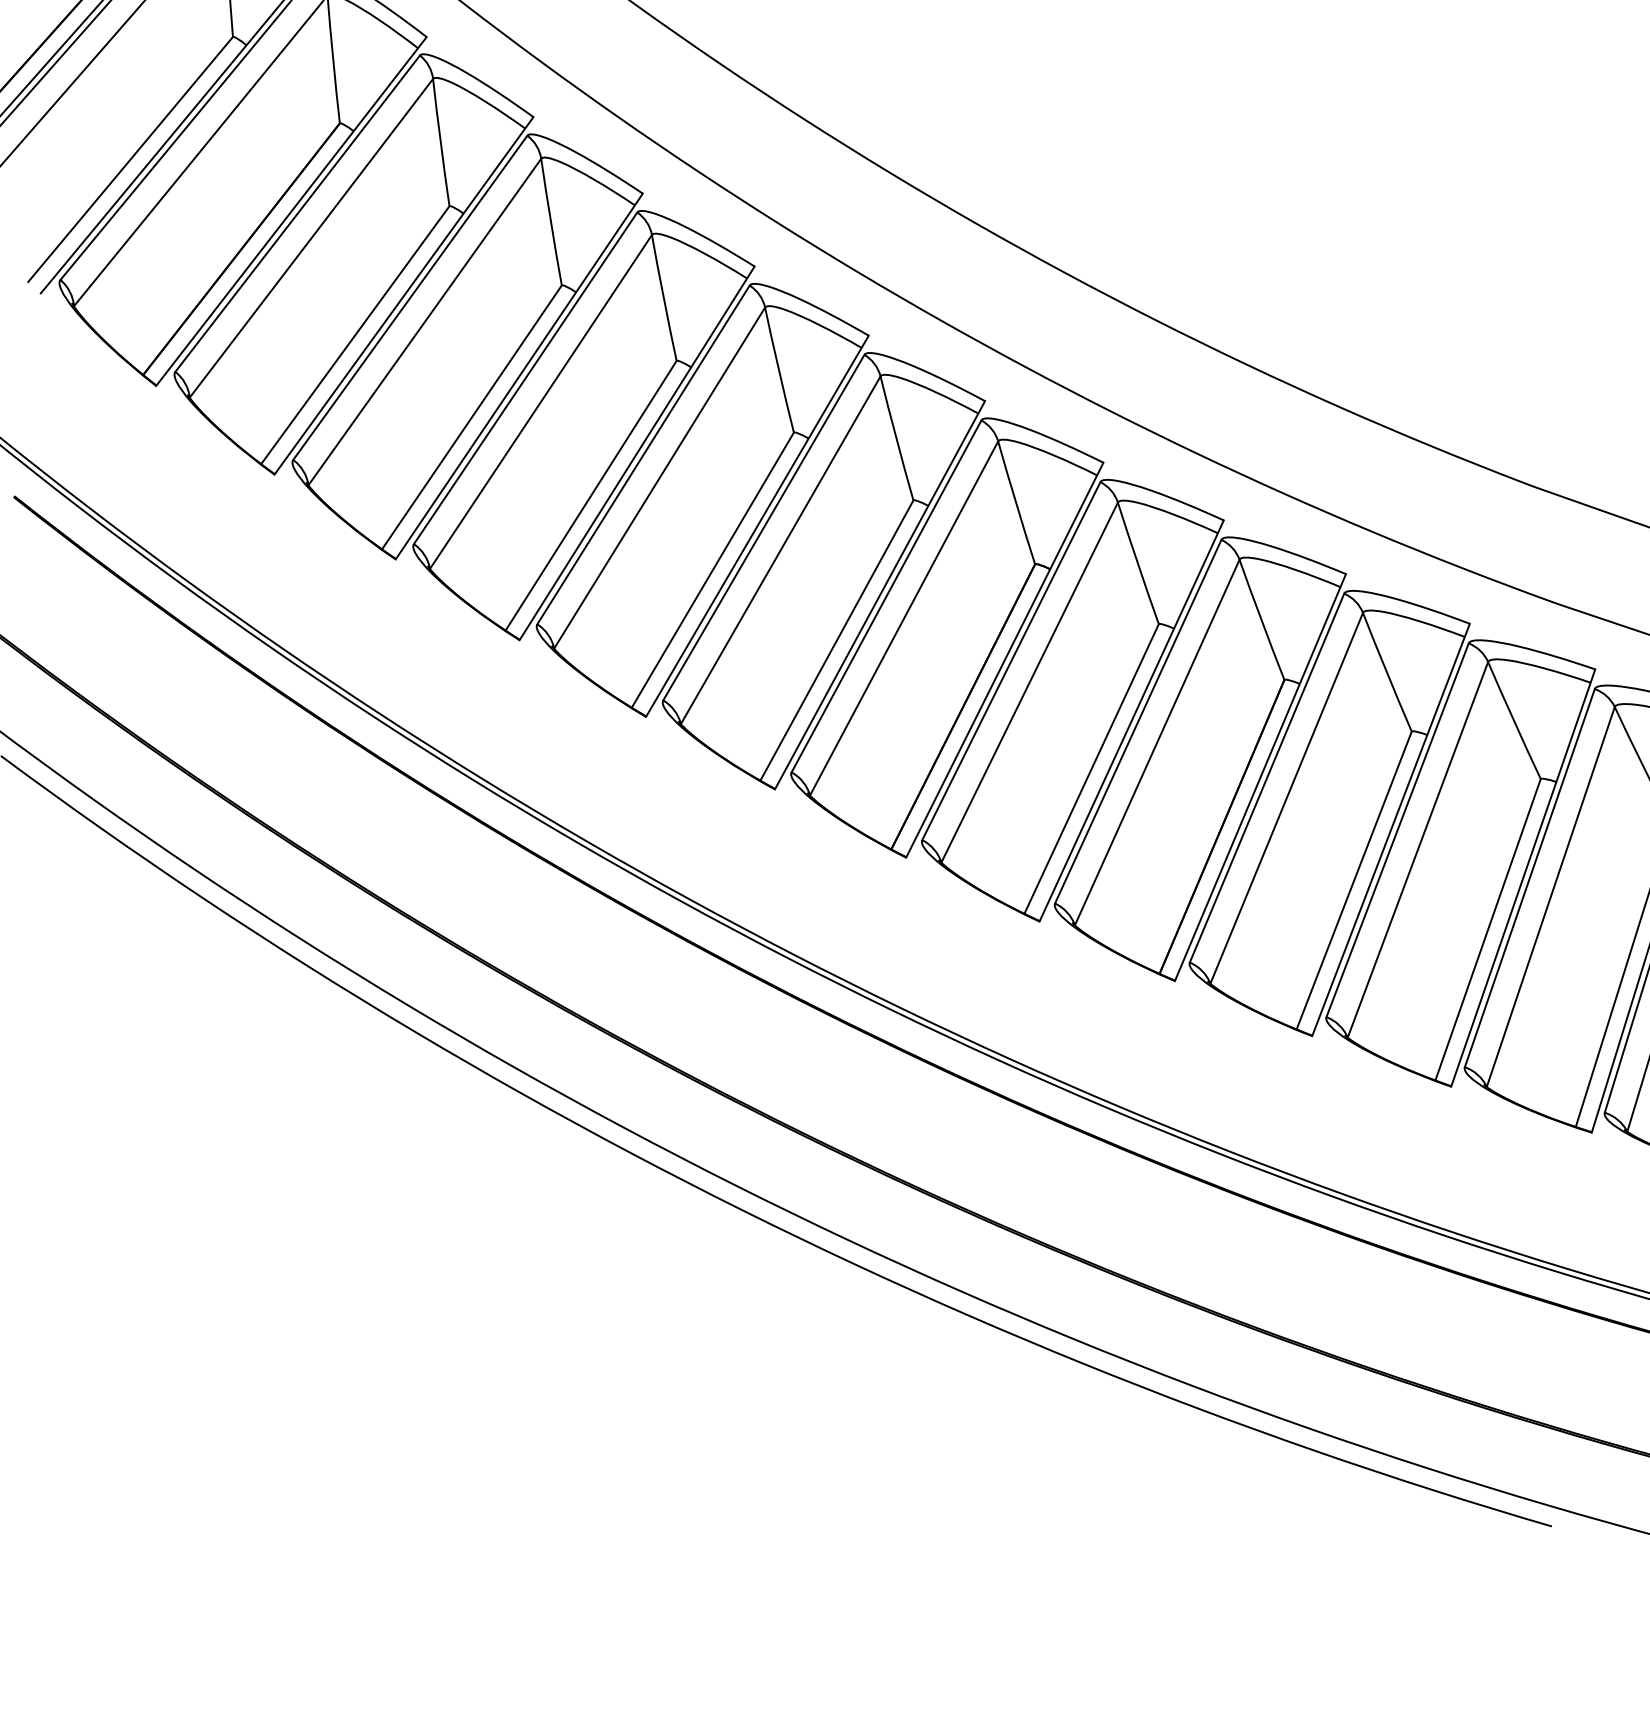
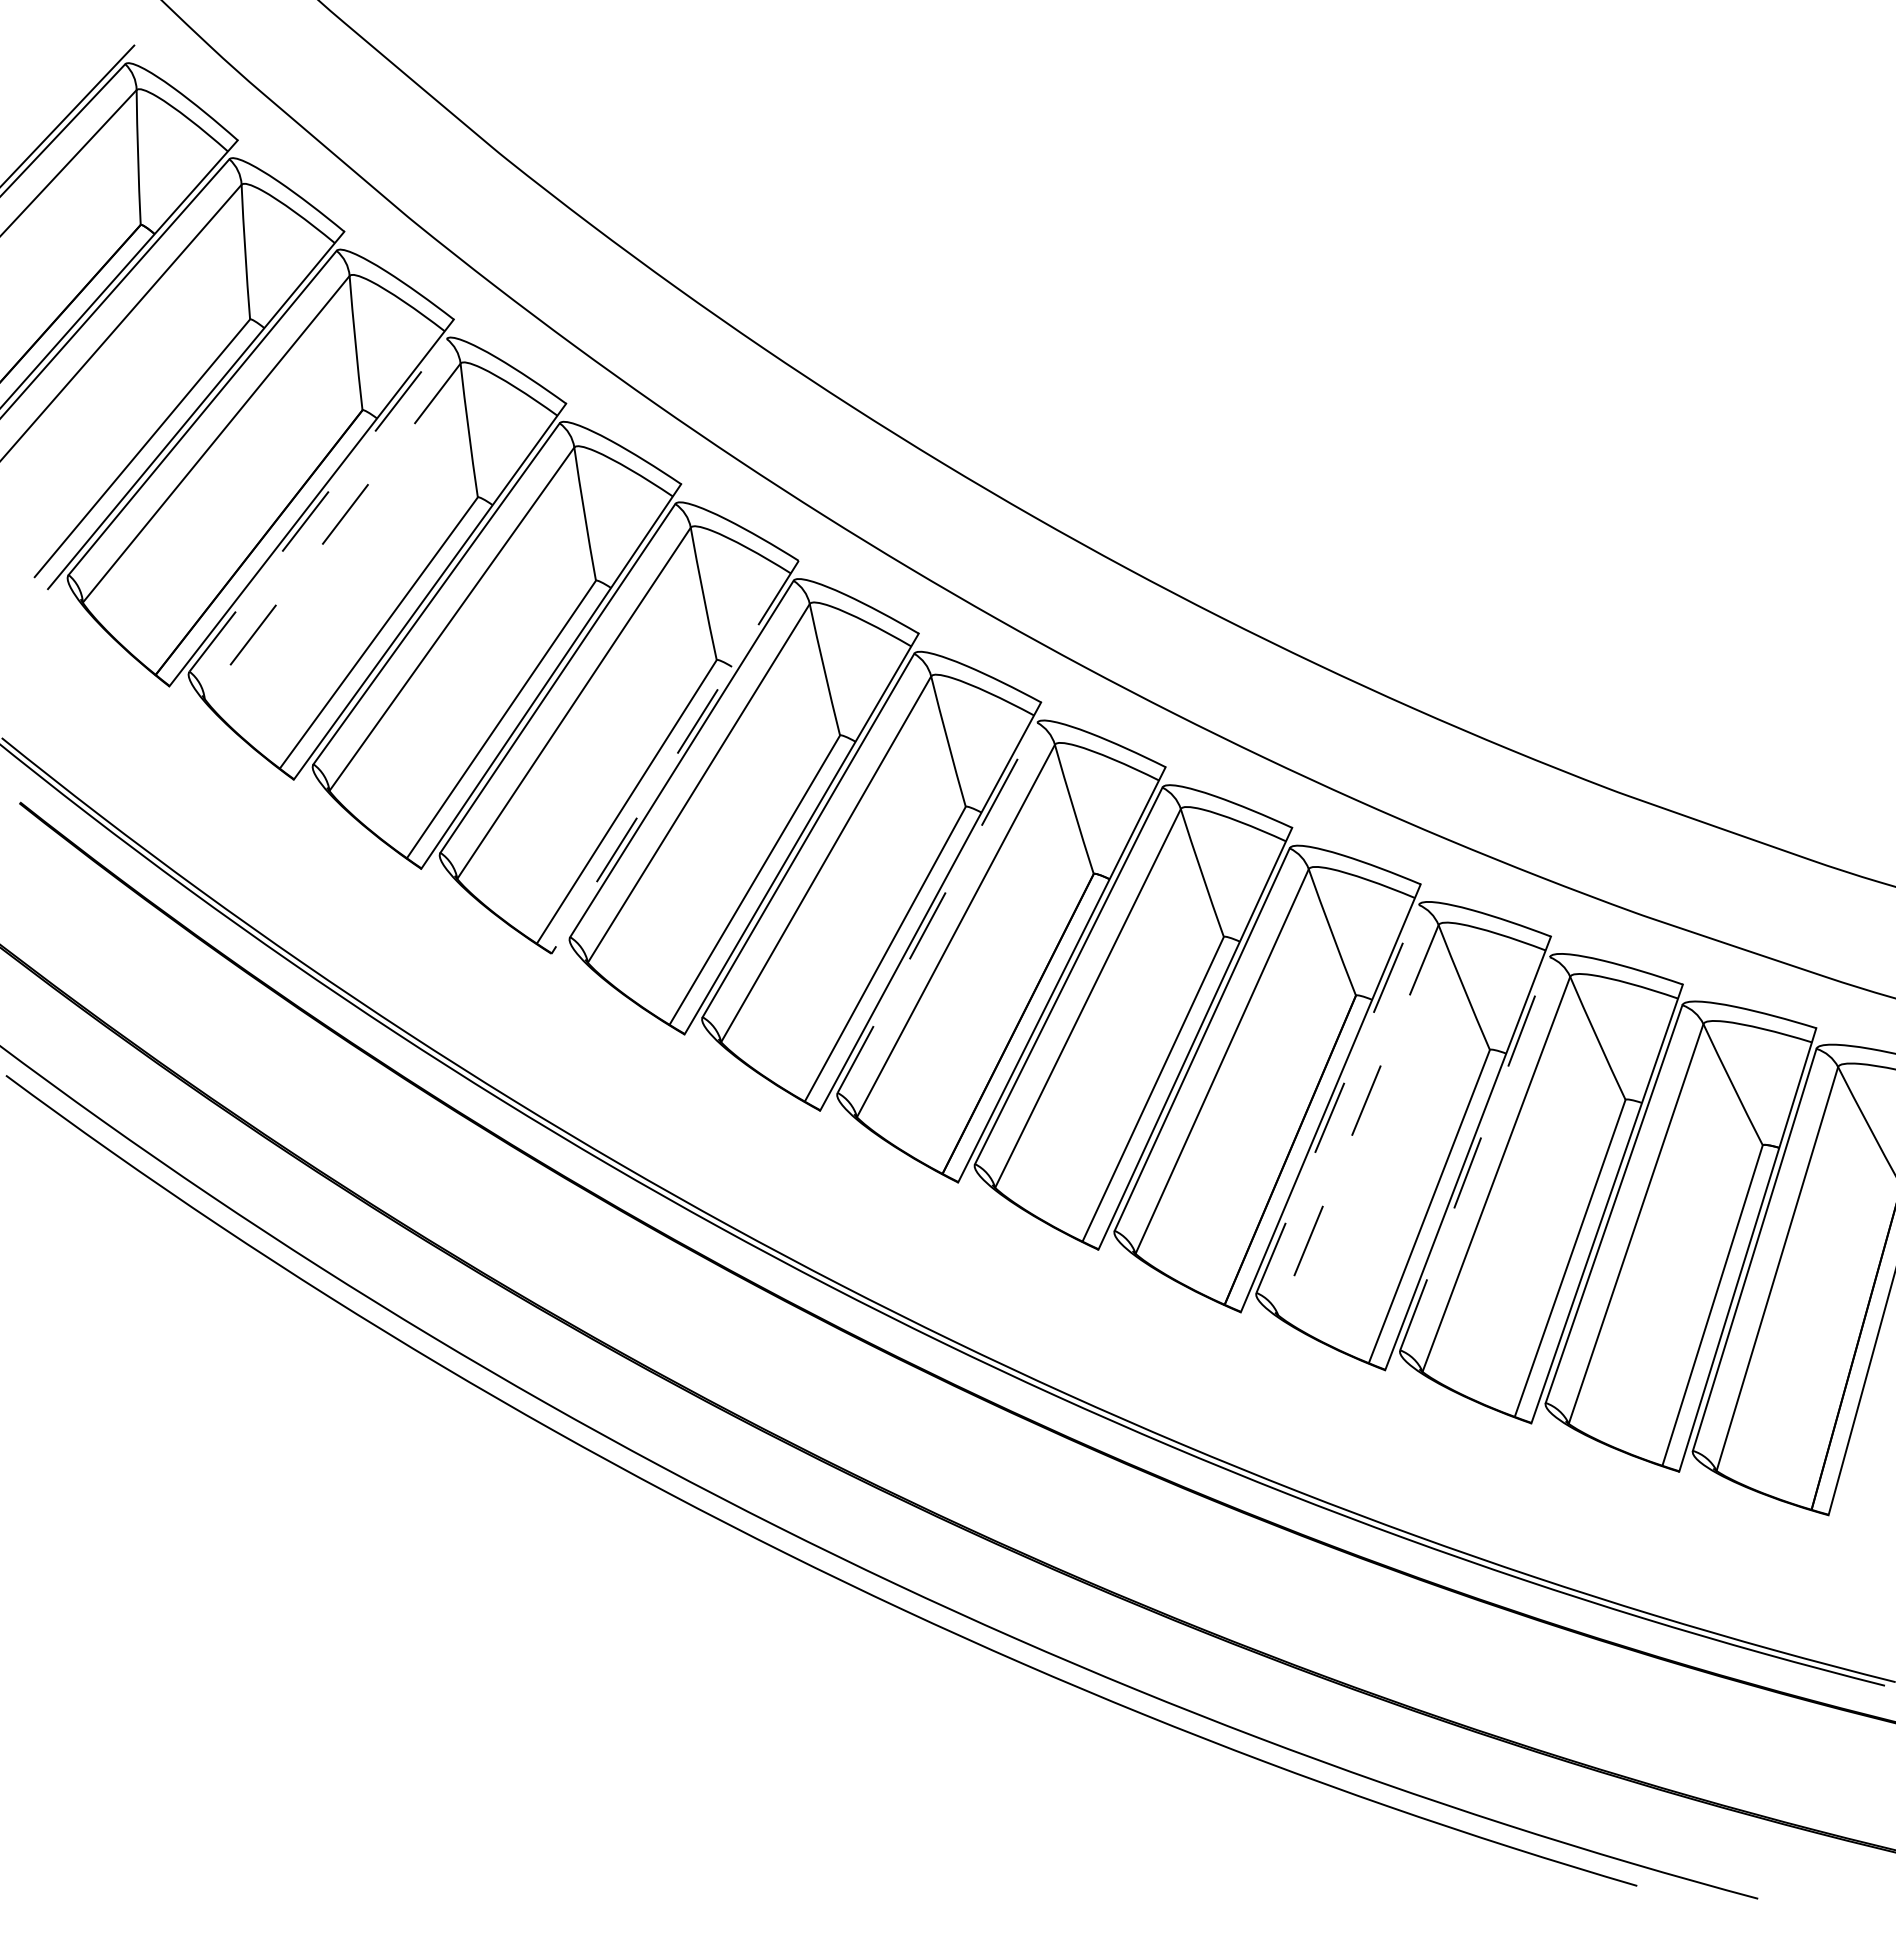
line: (297, 212) -> (318, 504), solid -> dashed
line: (311, 238) -> (332, 531), solid -> dashed
line: (636, 453) -> (674, 757), solid -> dashed
line: (886, 596) -> (937, 907), solid -> dashed
line: (1266, 777) -> (1337, 1098), solid -> dashed
line: (1286, 798) -> (1358, 1120), solid -> dashed
line: (1398, 830) -> (1475, 1153), solid -> dashed

